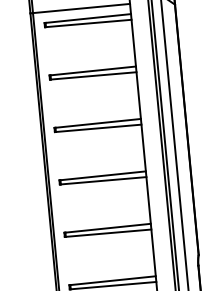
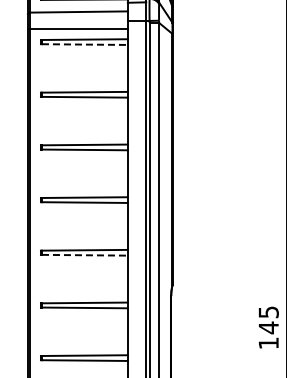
line: (88, 23) -> (84, 44), solid -> dashed
line: (108, 233) -> (84, 255), solid -> dashed

